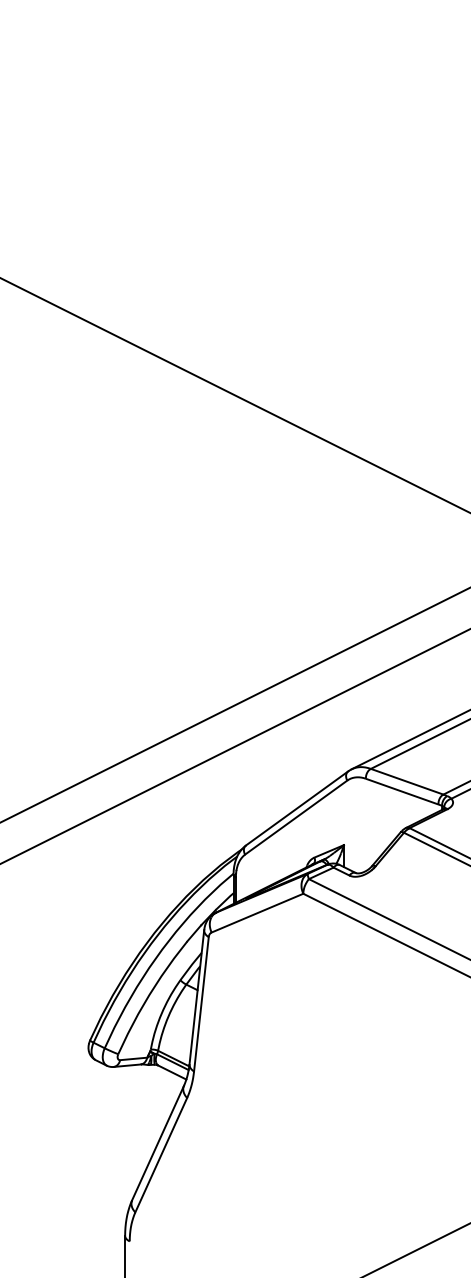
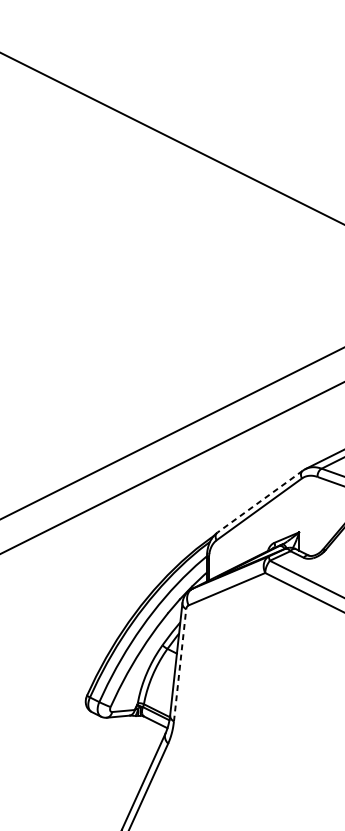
line: (296, 808) -> (259, 501), solid -> dashed
line: (201, 1004) -> (180, 665), solid -> dashed

